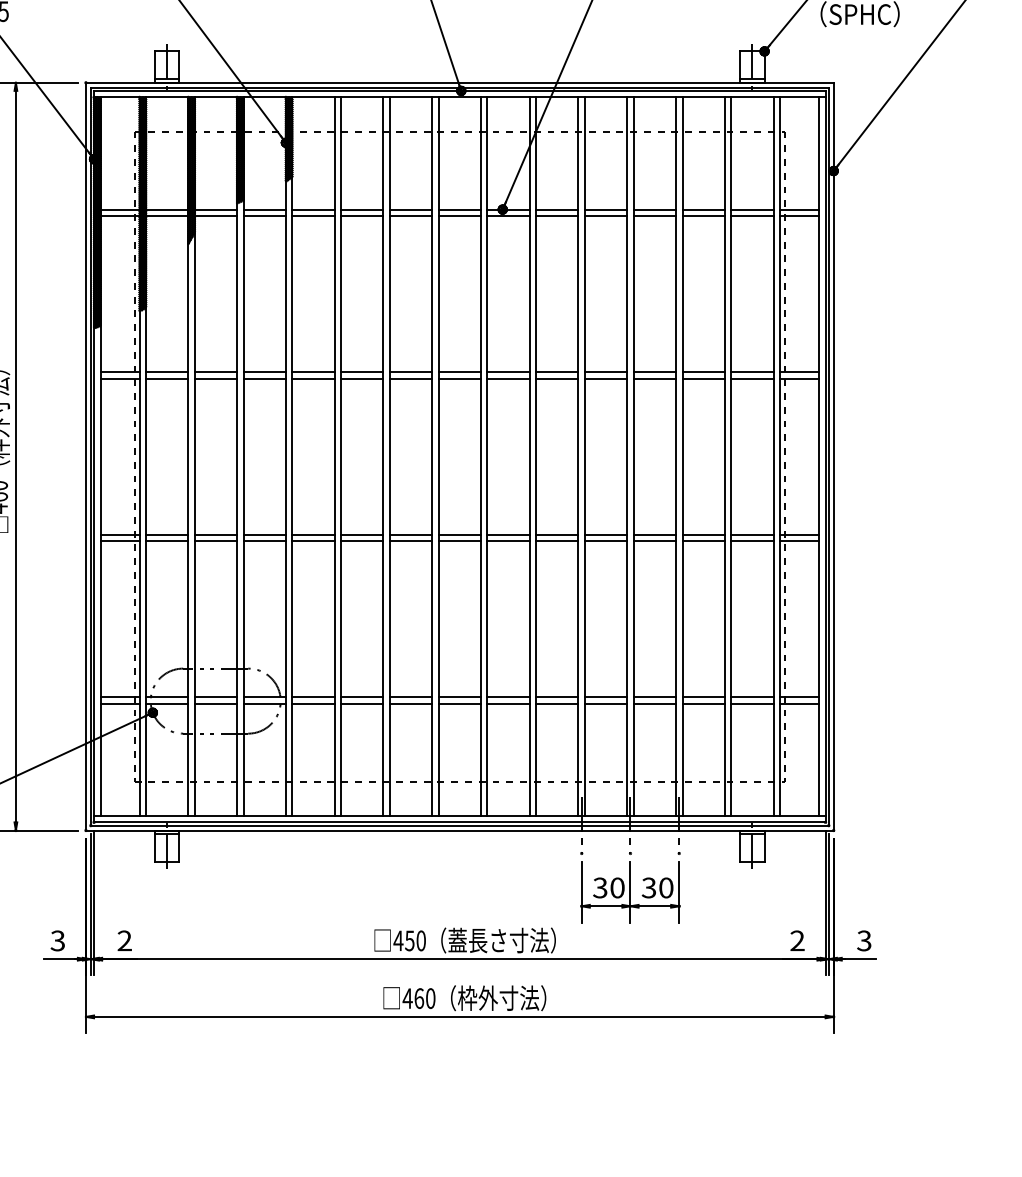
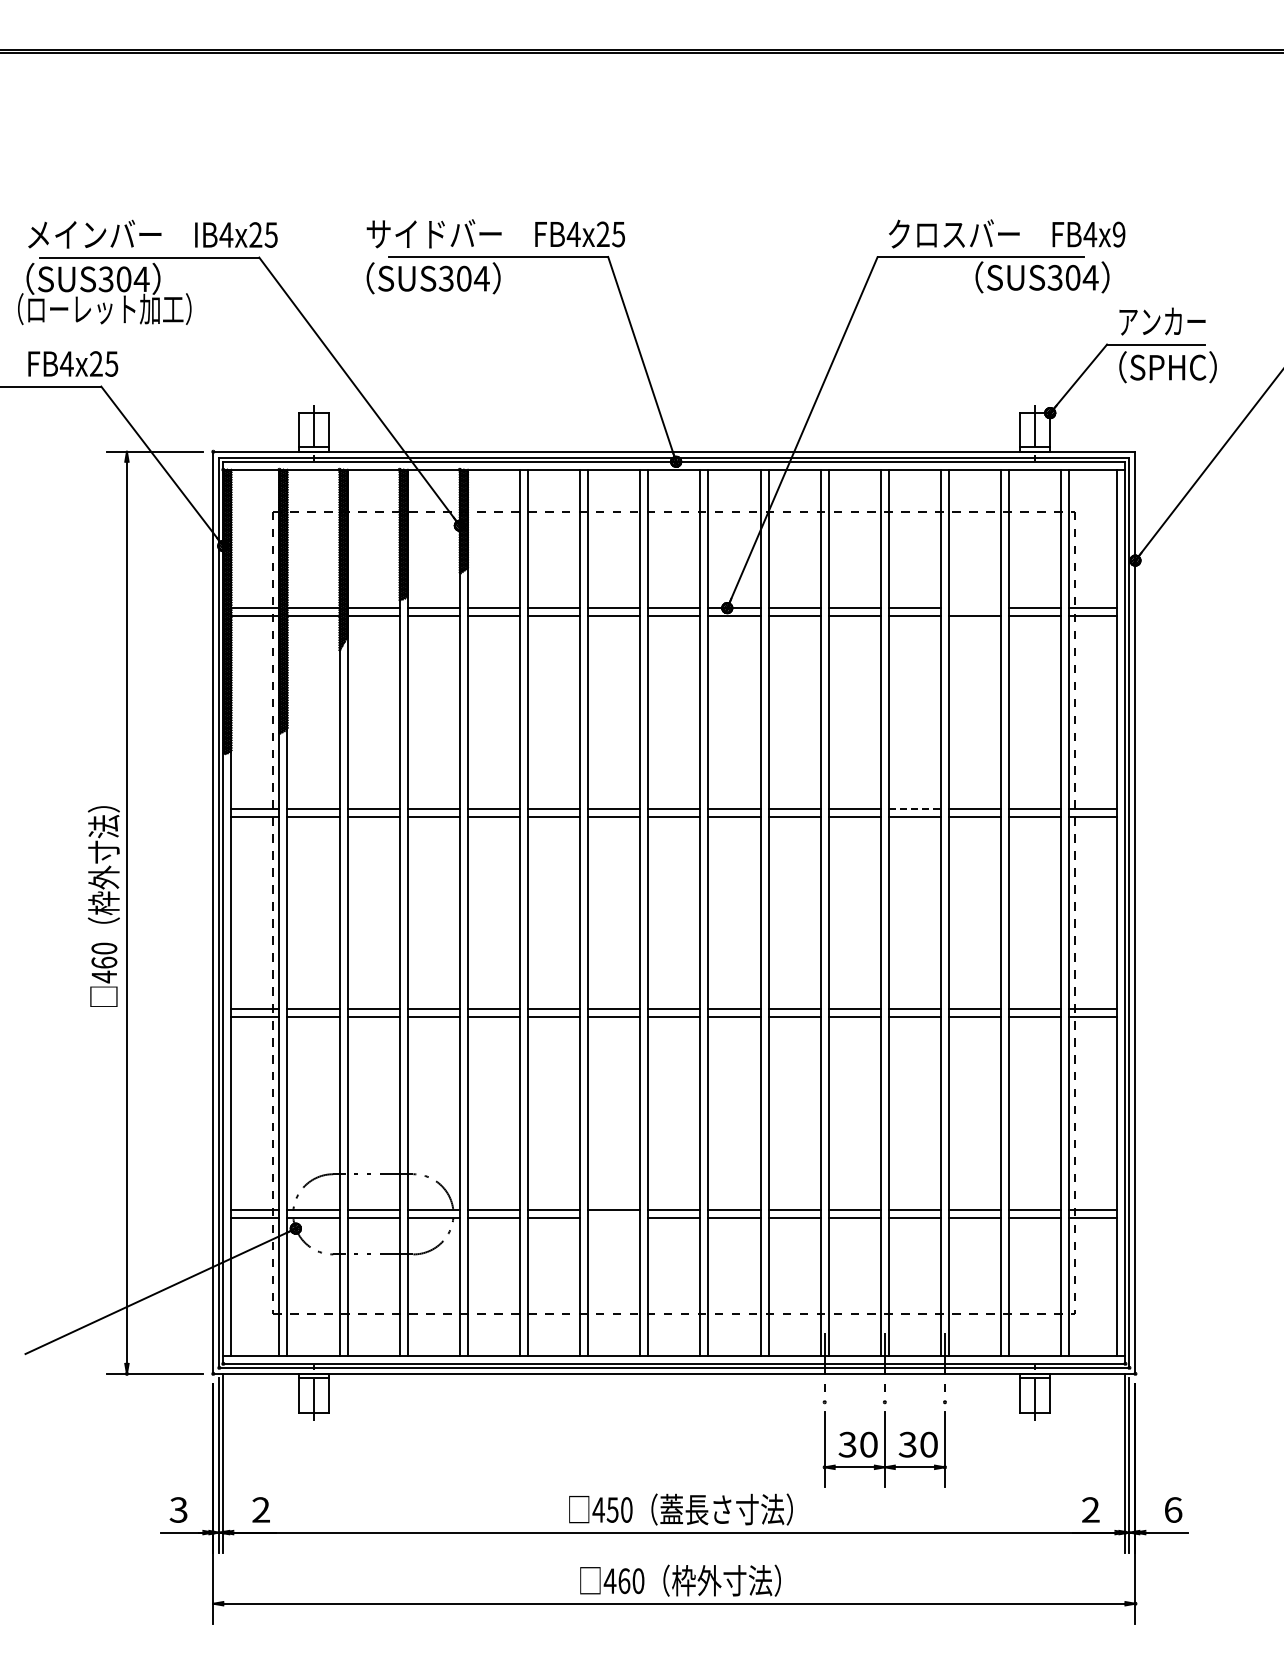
line: (703, 209) -> (974, 608), removed
line: (655, 372) -> (915, 808), solid -> dashed
line: (411, 703) -> (614, 1217), removed
text: (864, 940) -> (1173, 1509), 3 -> 6

